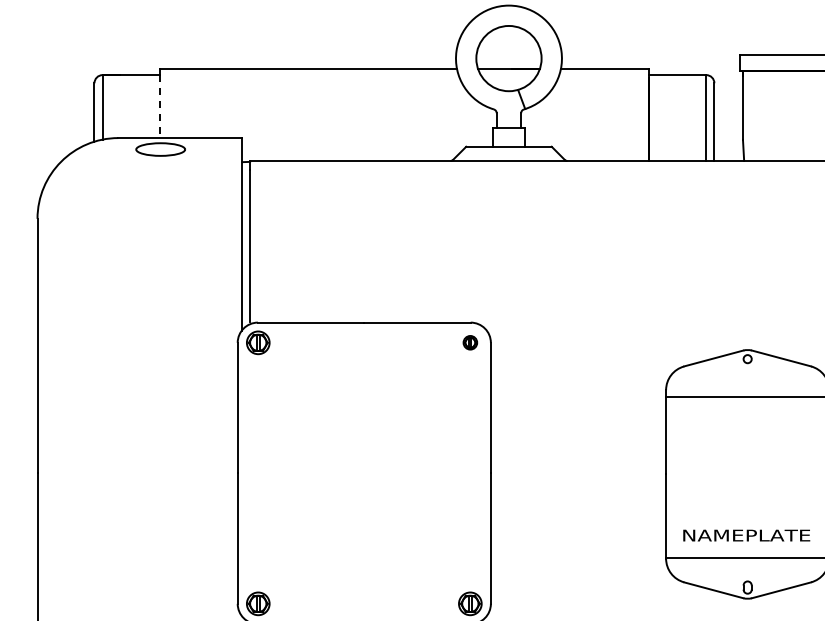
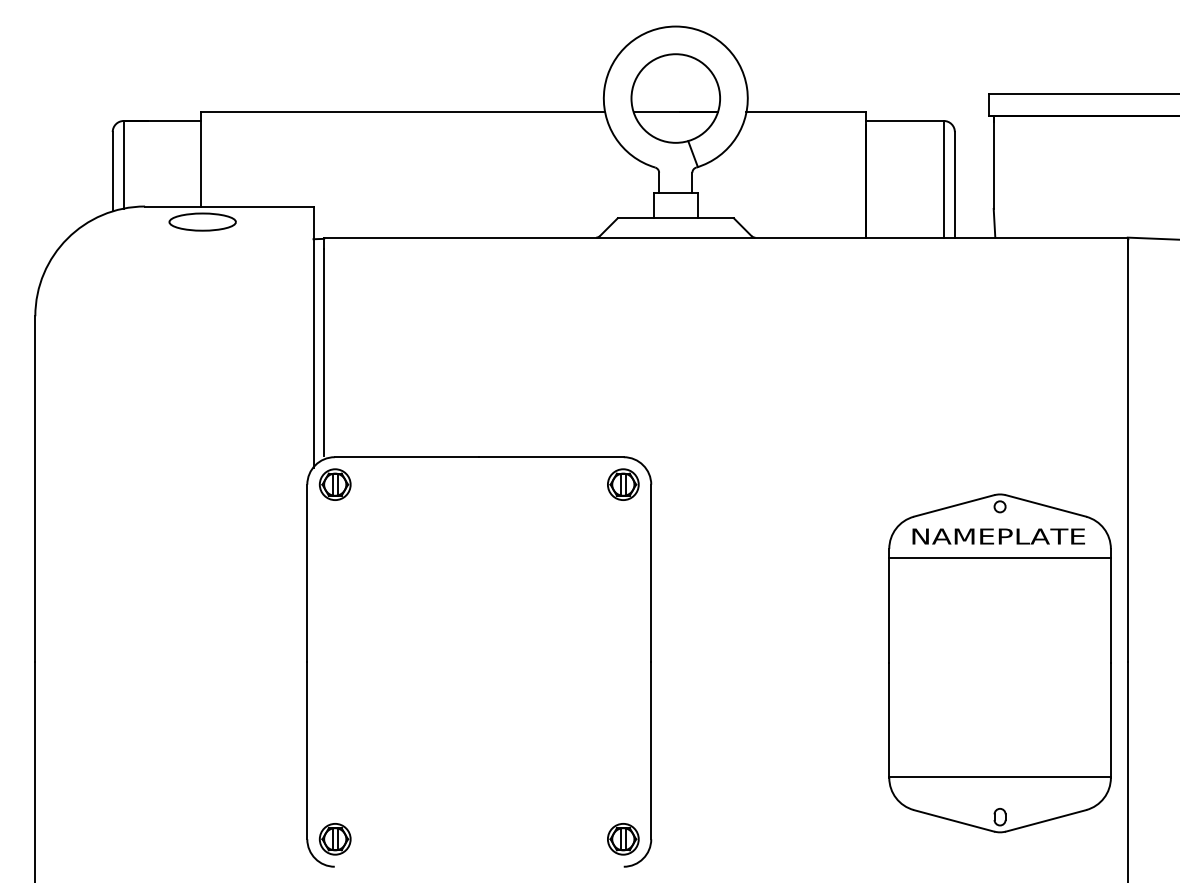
line: (159, 106) -> (201, 163), dashed -> solid
part: (470, 342) -> (623, 484), size x1.67
text: (746, 535) -> (998, 536), moved

